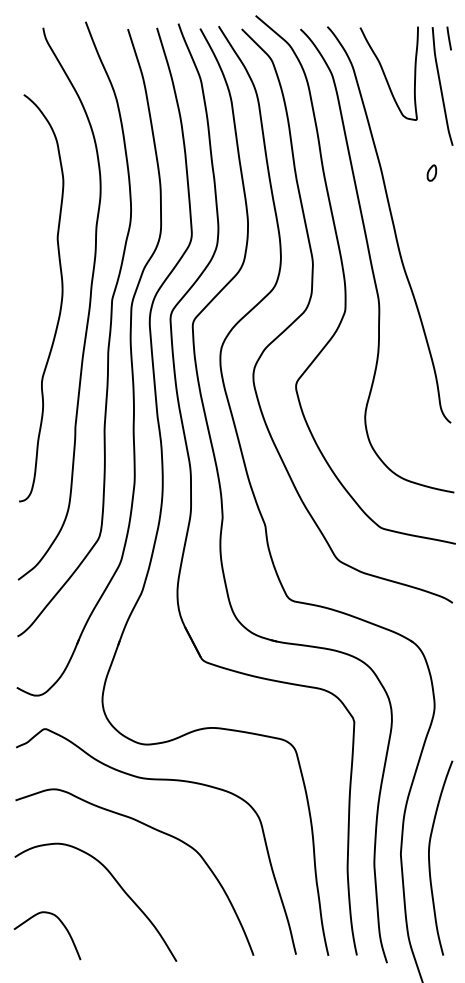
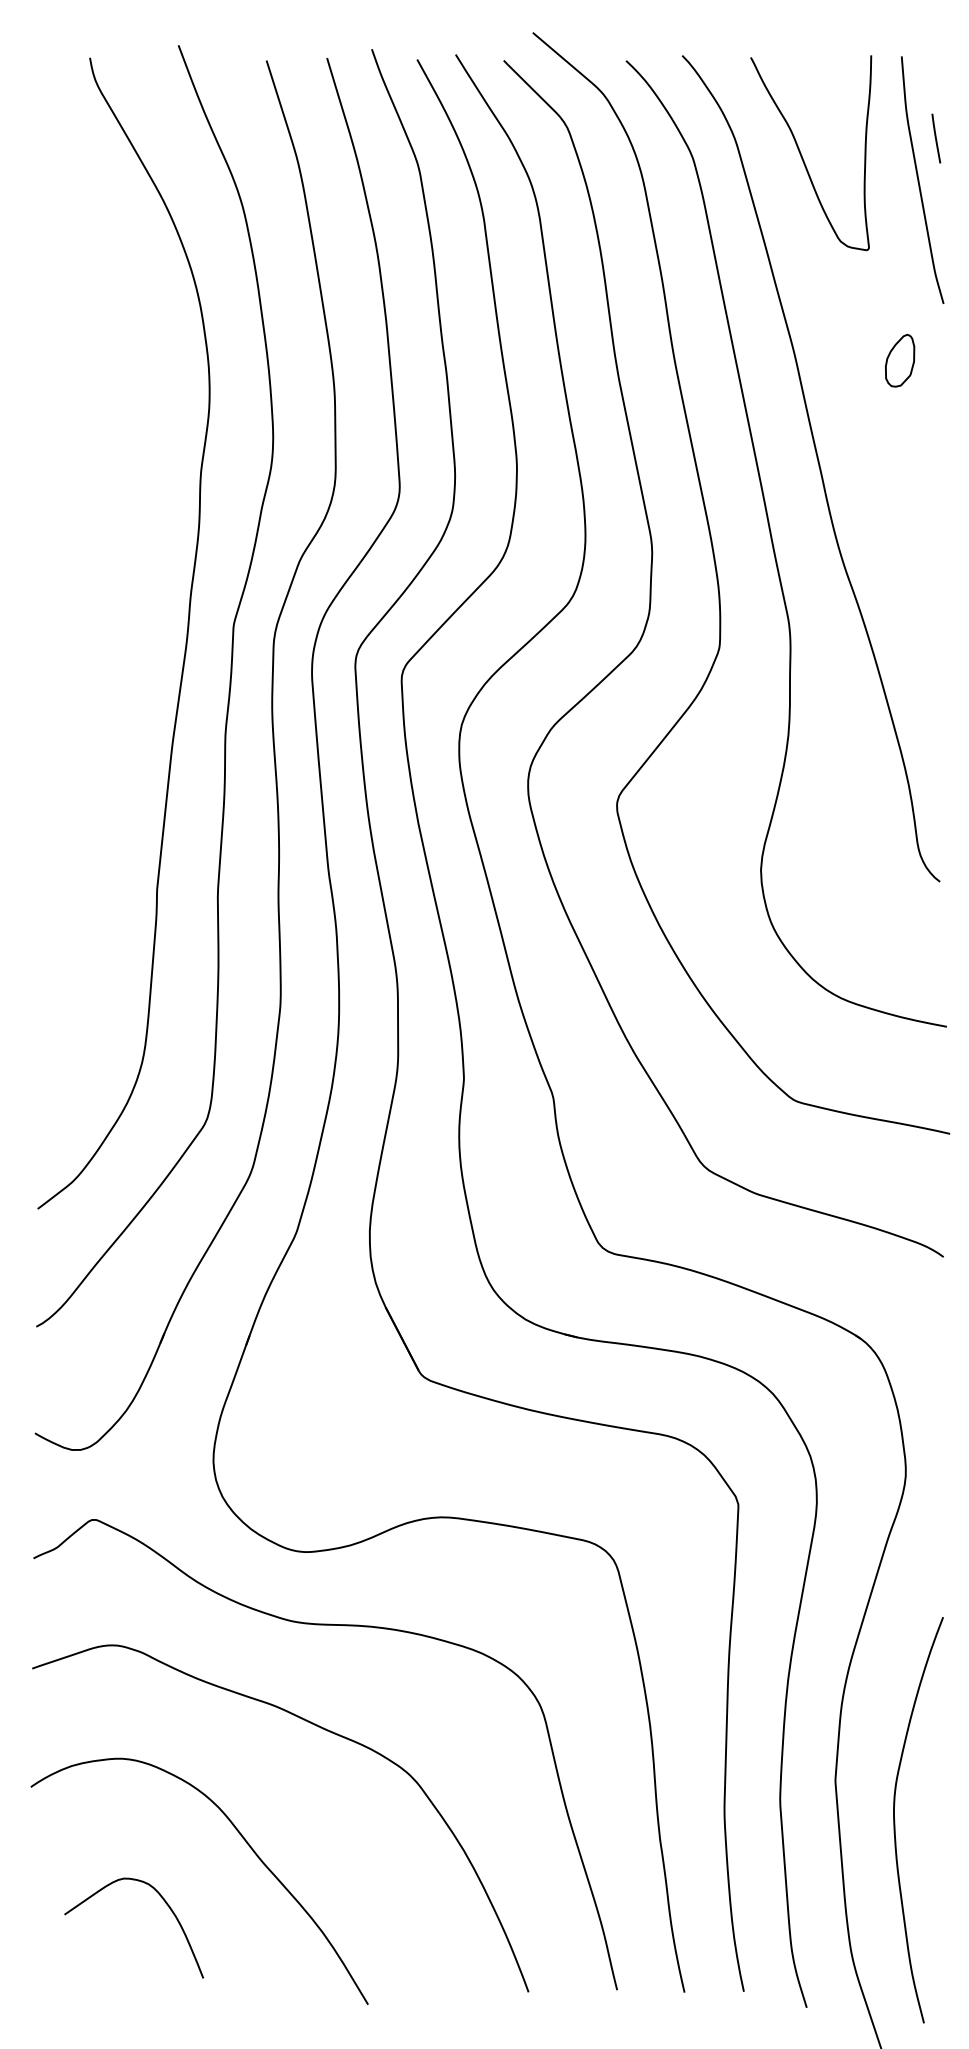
line: (448, 38) -> (934, 138), moved
part: (431, 172) -> (899, 359), size x1.6
curve: (60, 301) -> (125, 628), removed
curve: (430, 861) -> (897, 1827), moved
curve: (62, 925) -> (165, 1906), moved

